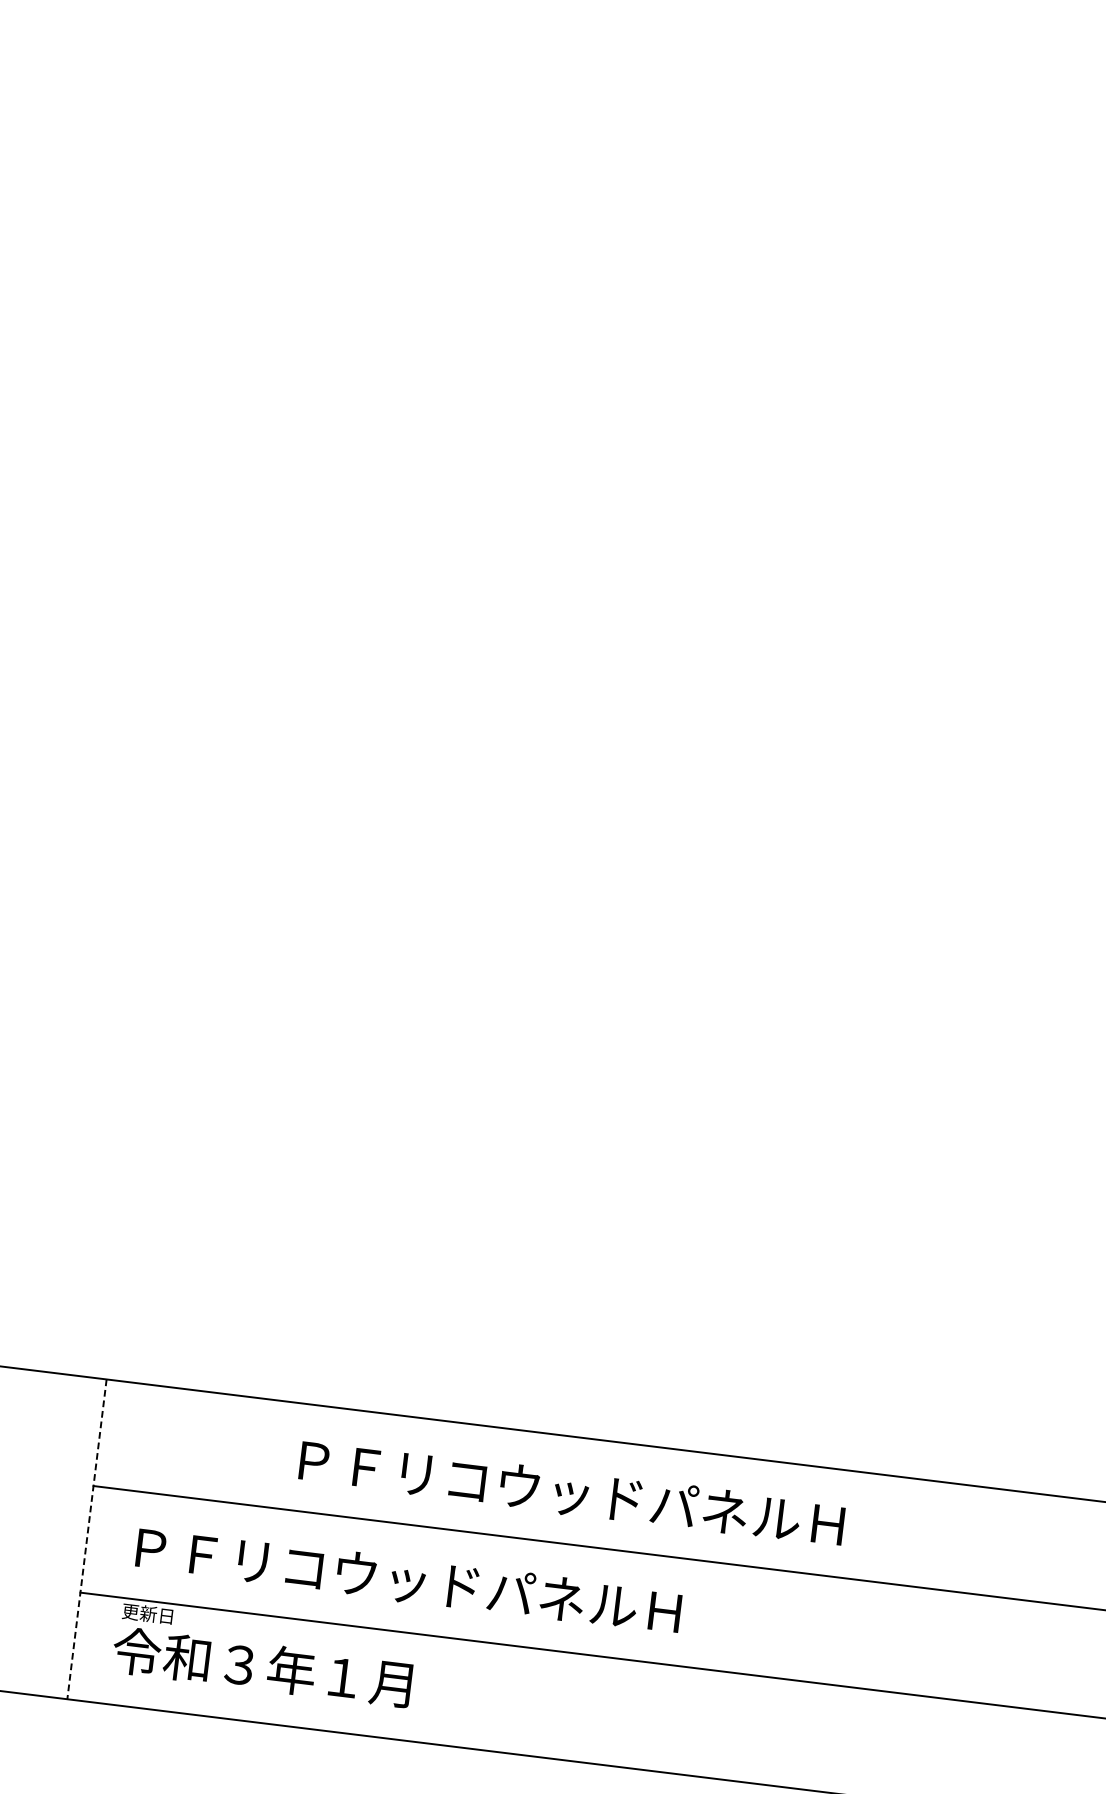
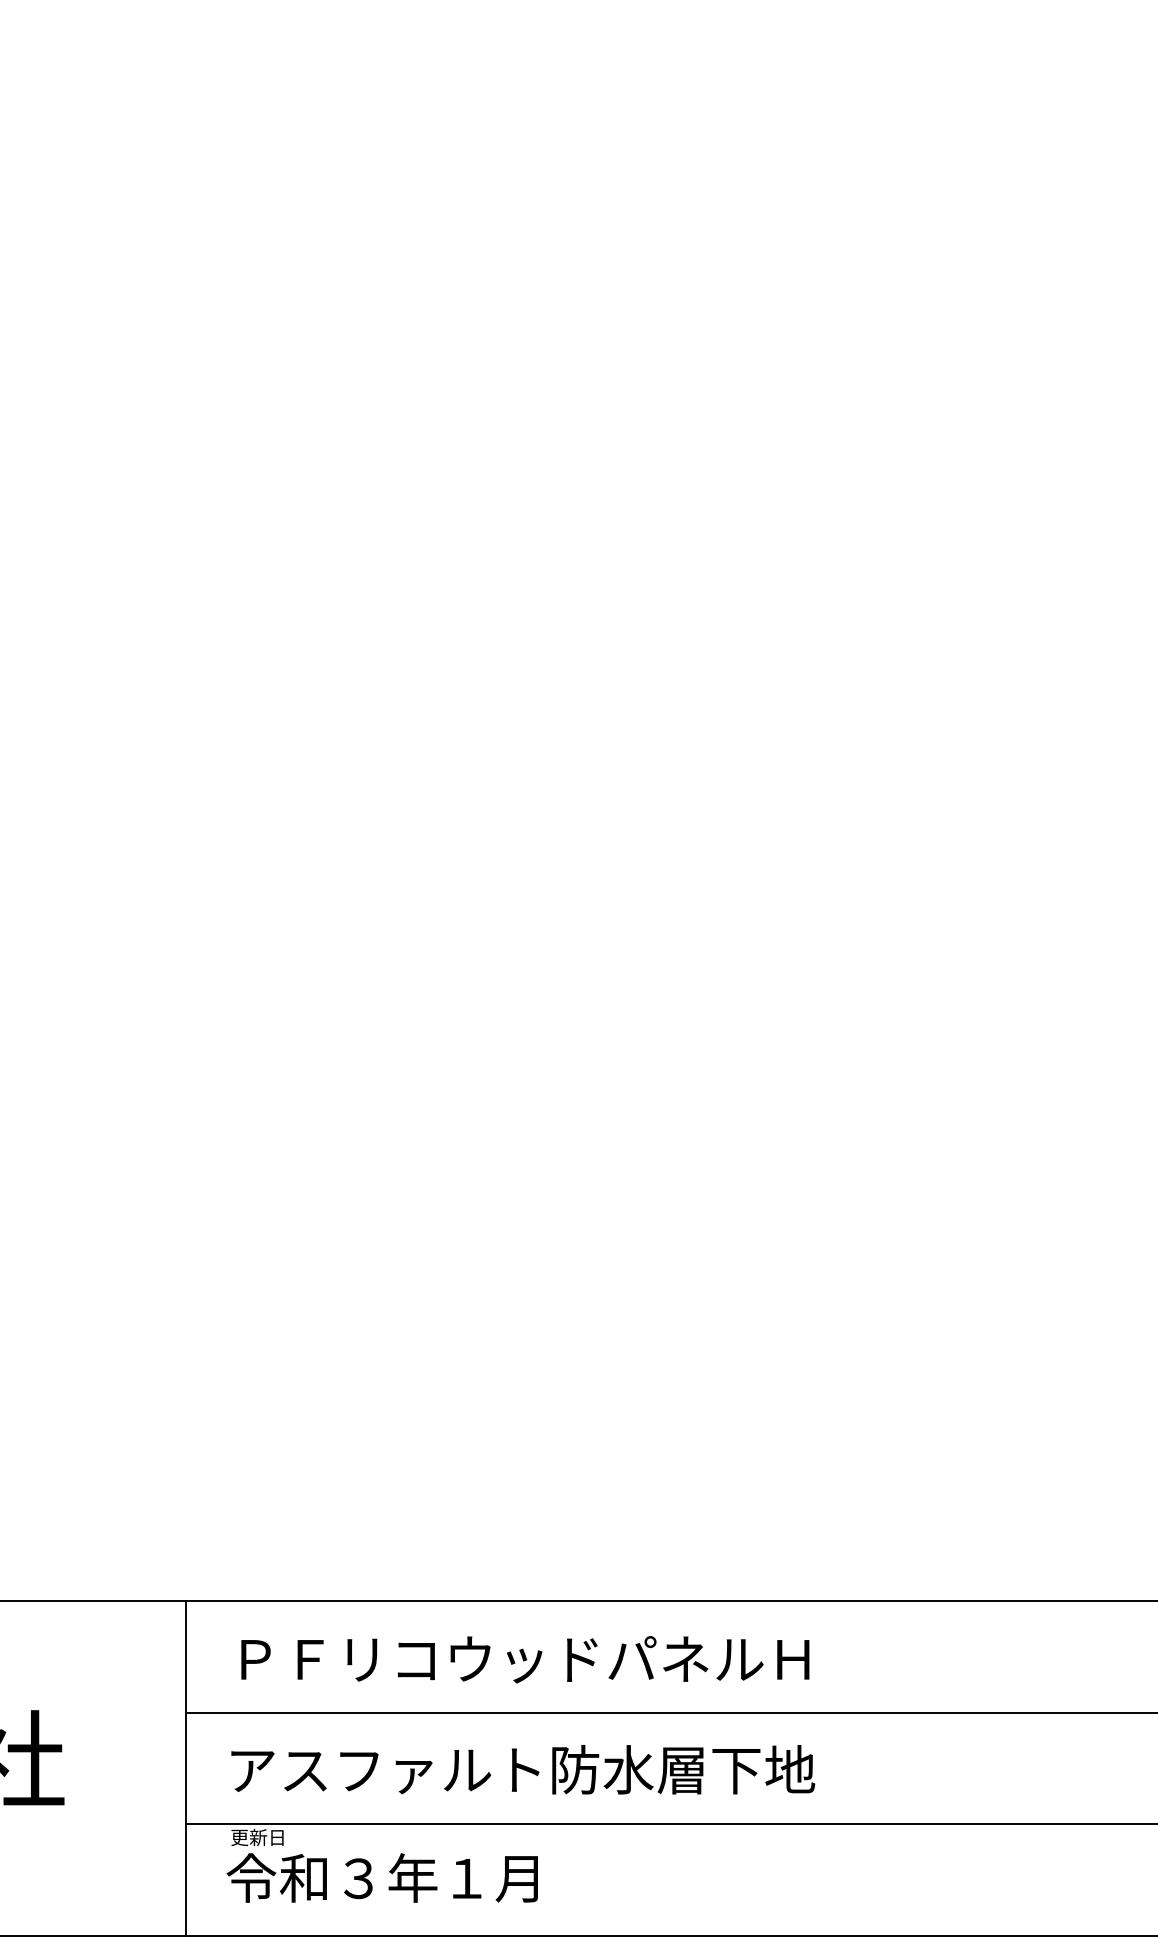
text: (572, 1493) -> (525, 1659), moved
line: (86, 1539) -> (185, 1768), dashed -> solid
text: (410, 1580) -> (523, 1769), ＰＦリコウッドパネルＨ -> アスファルト防水層下地

